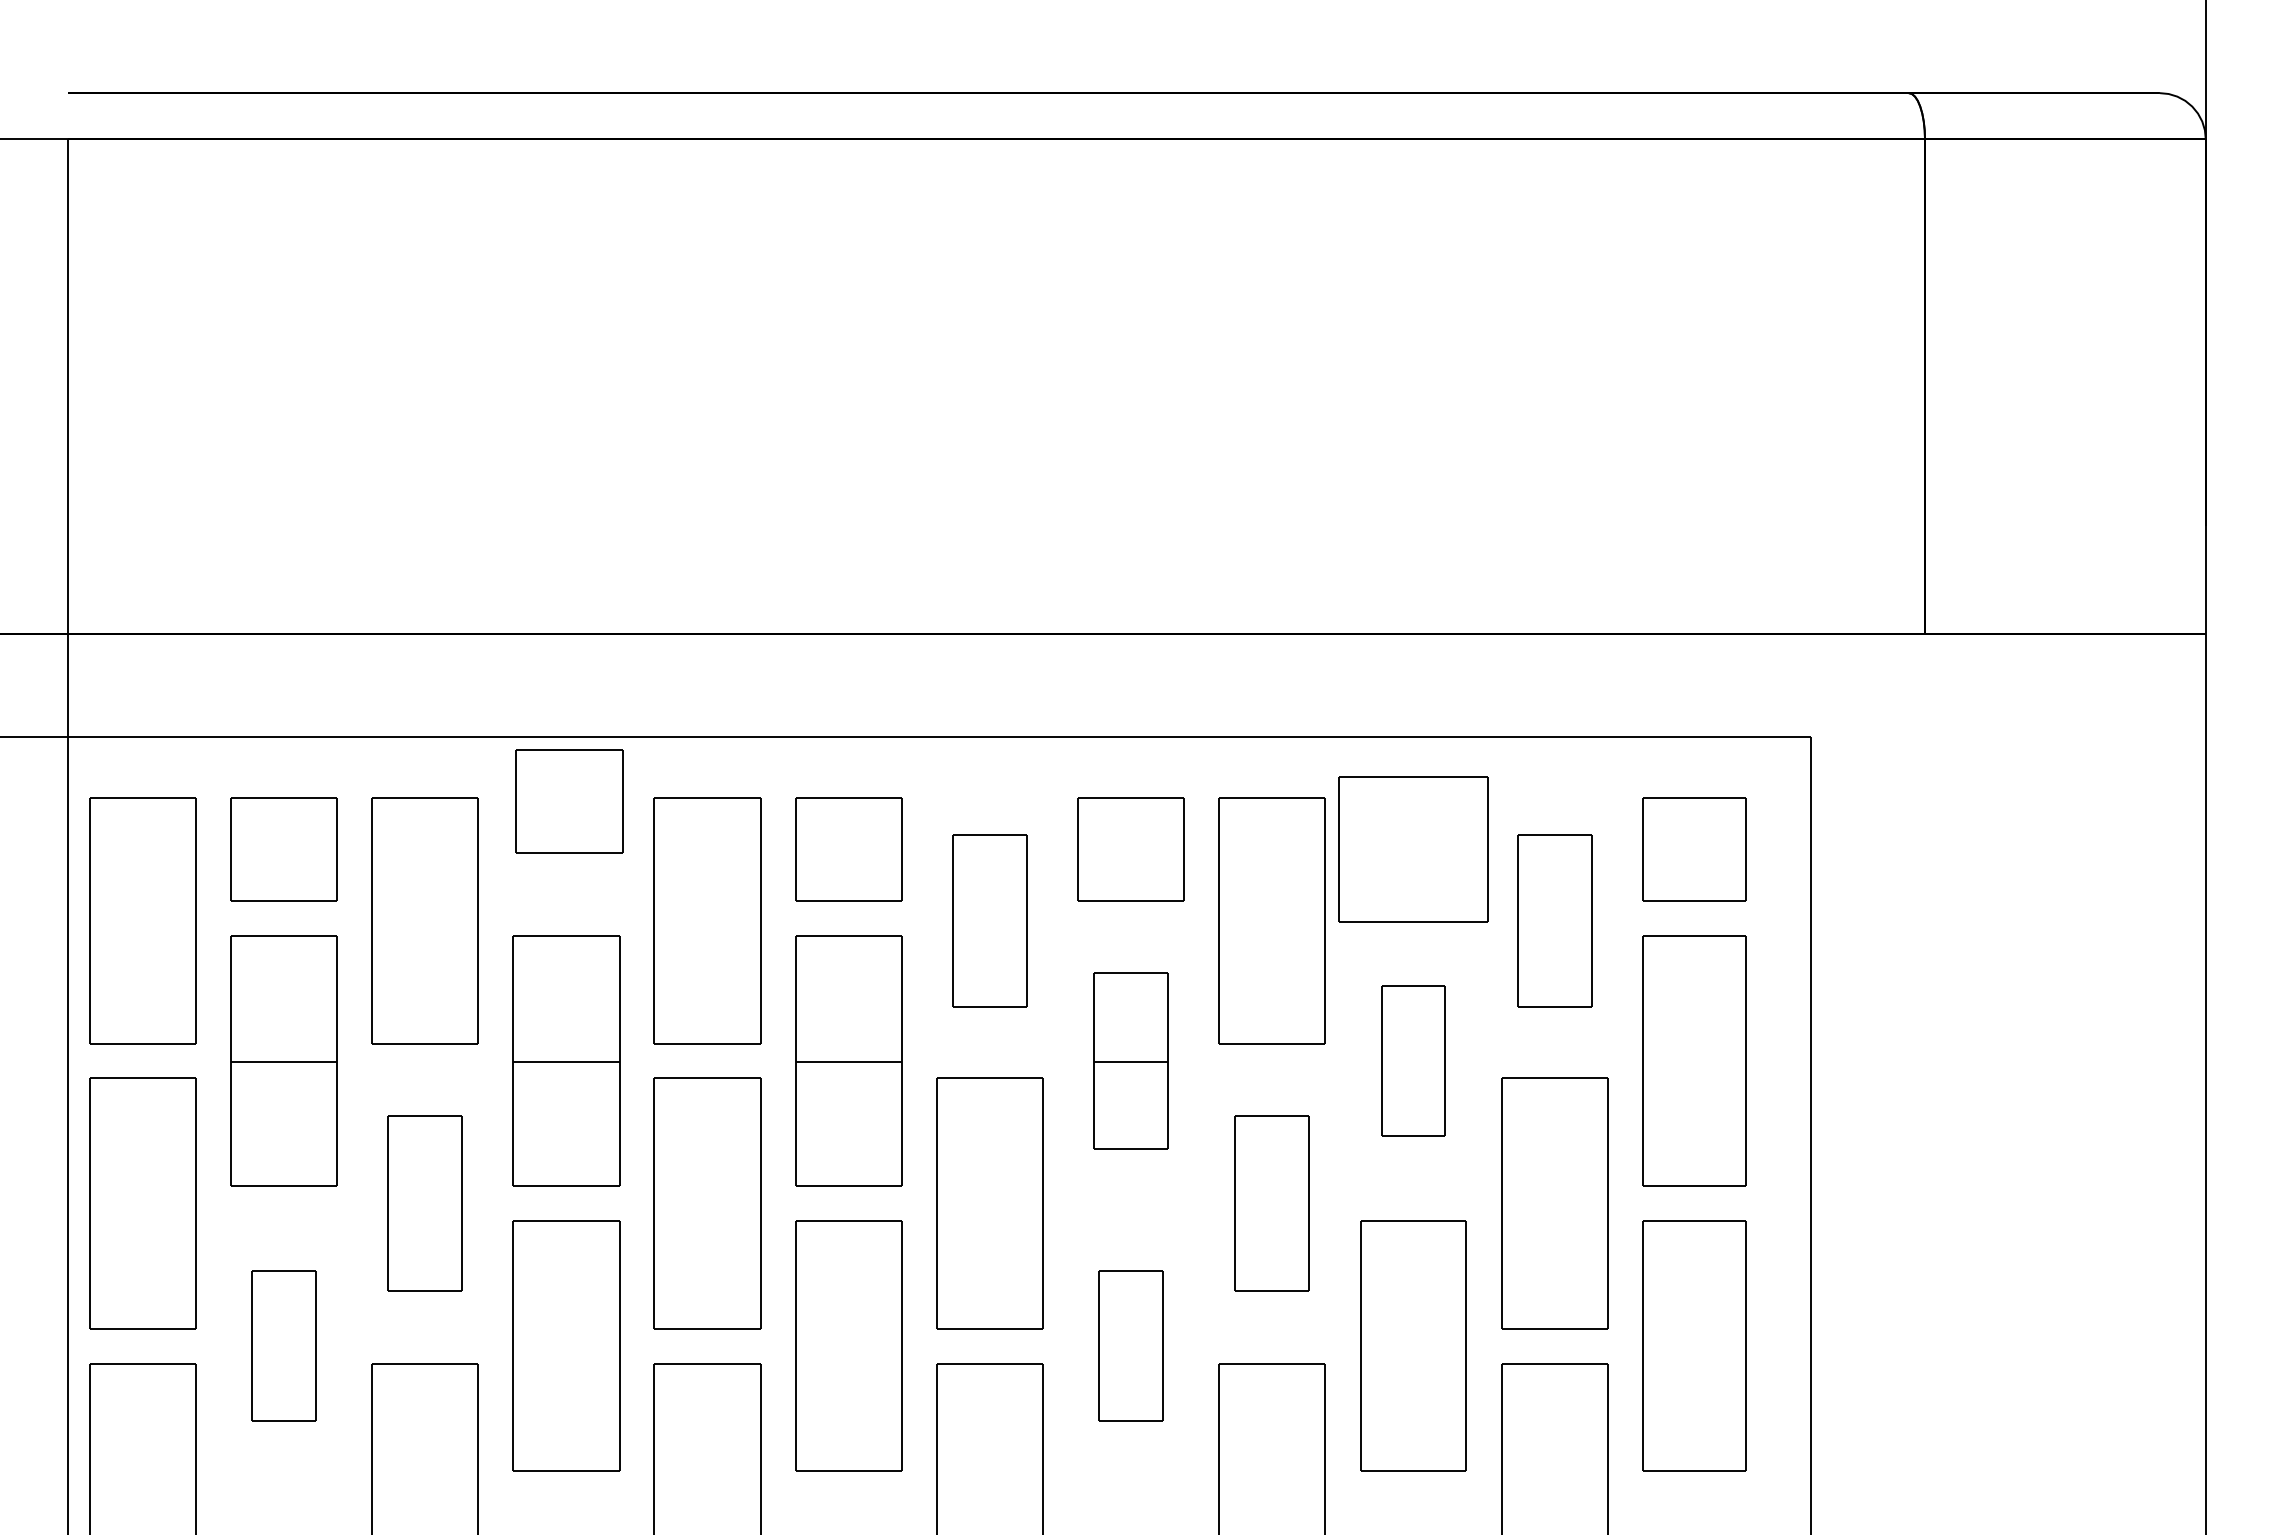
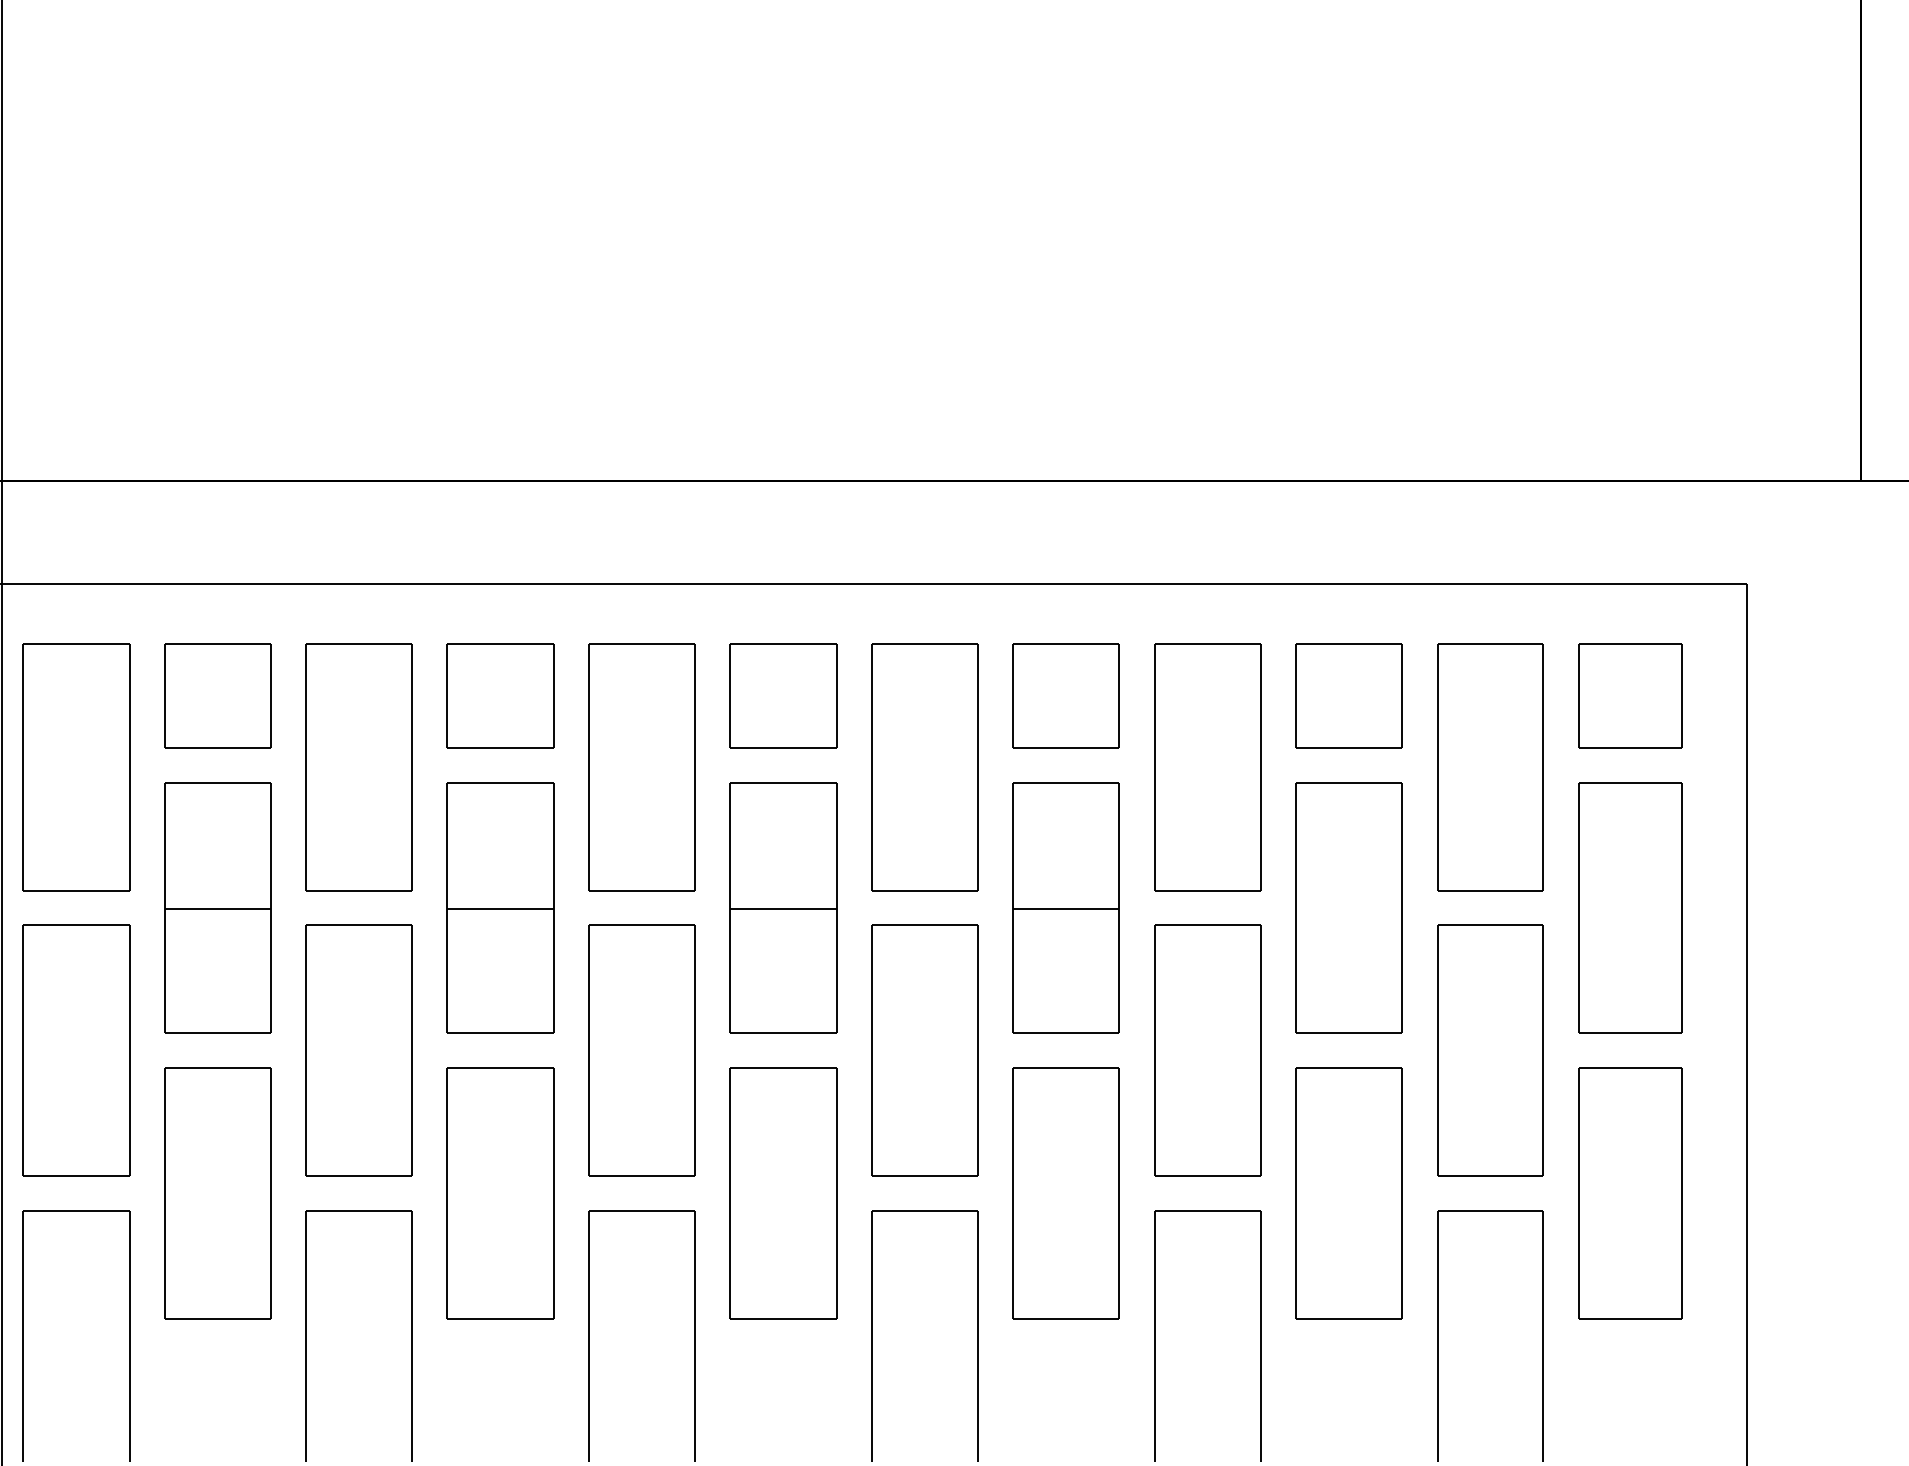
part: (569, 801) -> (500, 696), moved
part: (1413, 849) -> (1349, 696), size x0.71
part: (989, 920) -> (924, 767), size x1.43
part: (1554, 920) -> (1490, 767), size x1.43
part: (1130, 1060) -> (1065, 907), size x1.43
part: (1413, 1060) -> (1349, 907), size x1.67
part: (424, 1203) -> (358, 1050), size x1.43
part: (1271, 1203) -> (1206, 1050), size x1.43
part: (283, 1345) -> (217, 1192), size x1.67
part: (1130, 1345) -> (1065, 1192), size x1.67

